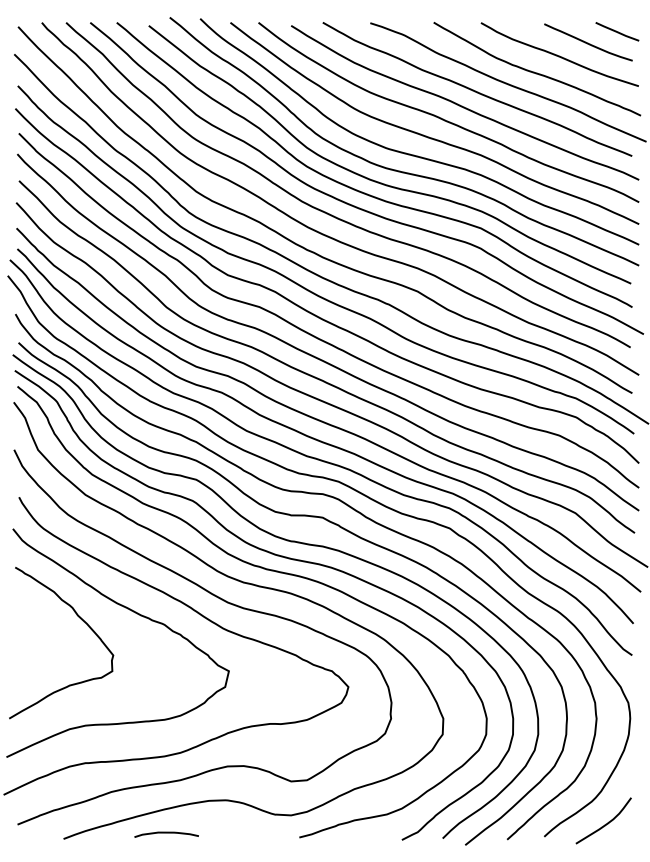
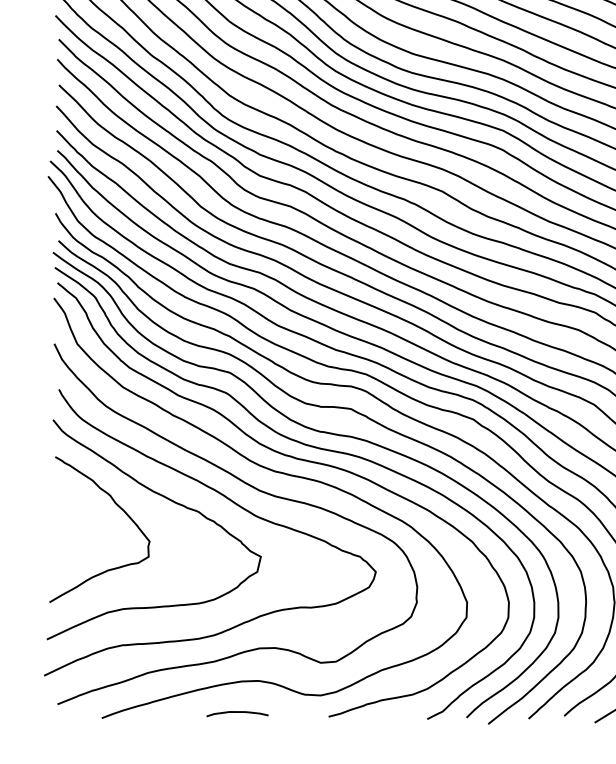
curve: (166, 833) -> (237, 712), moved

